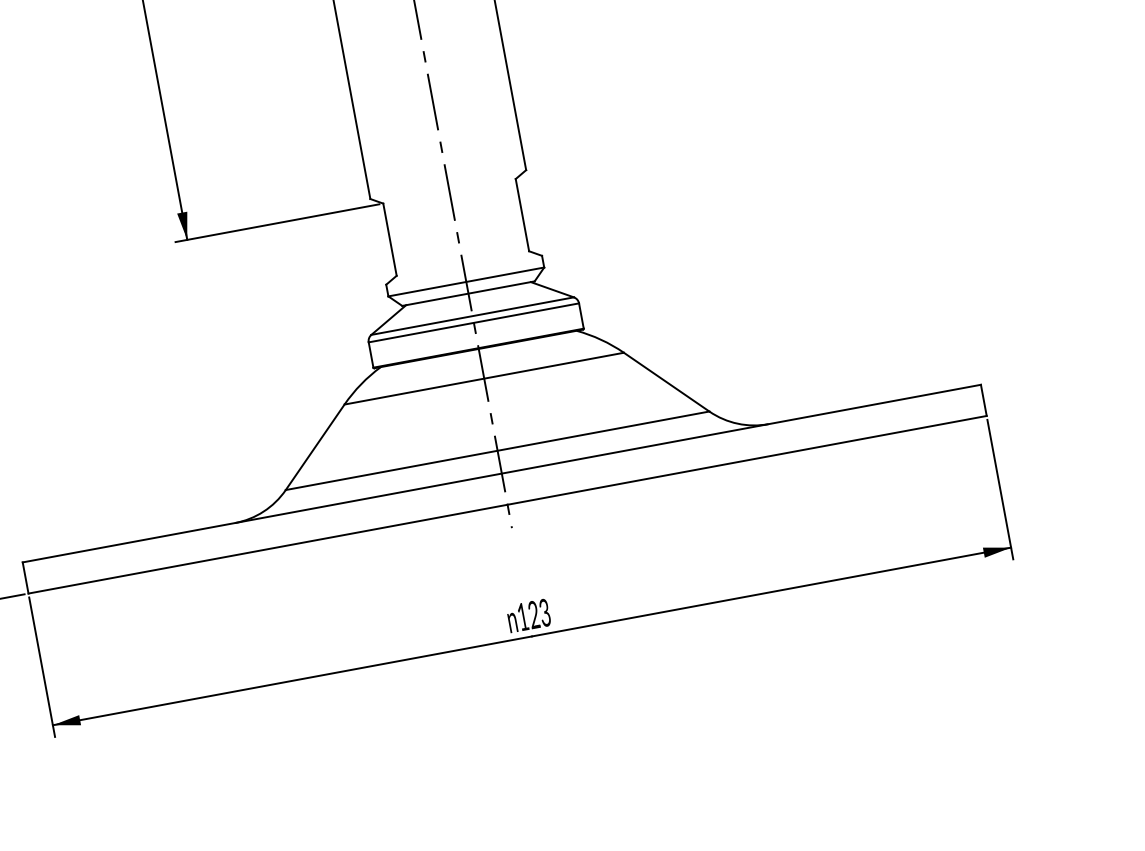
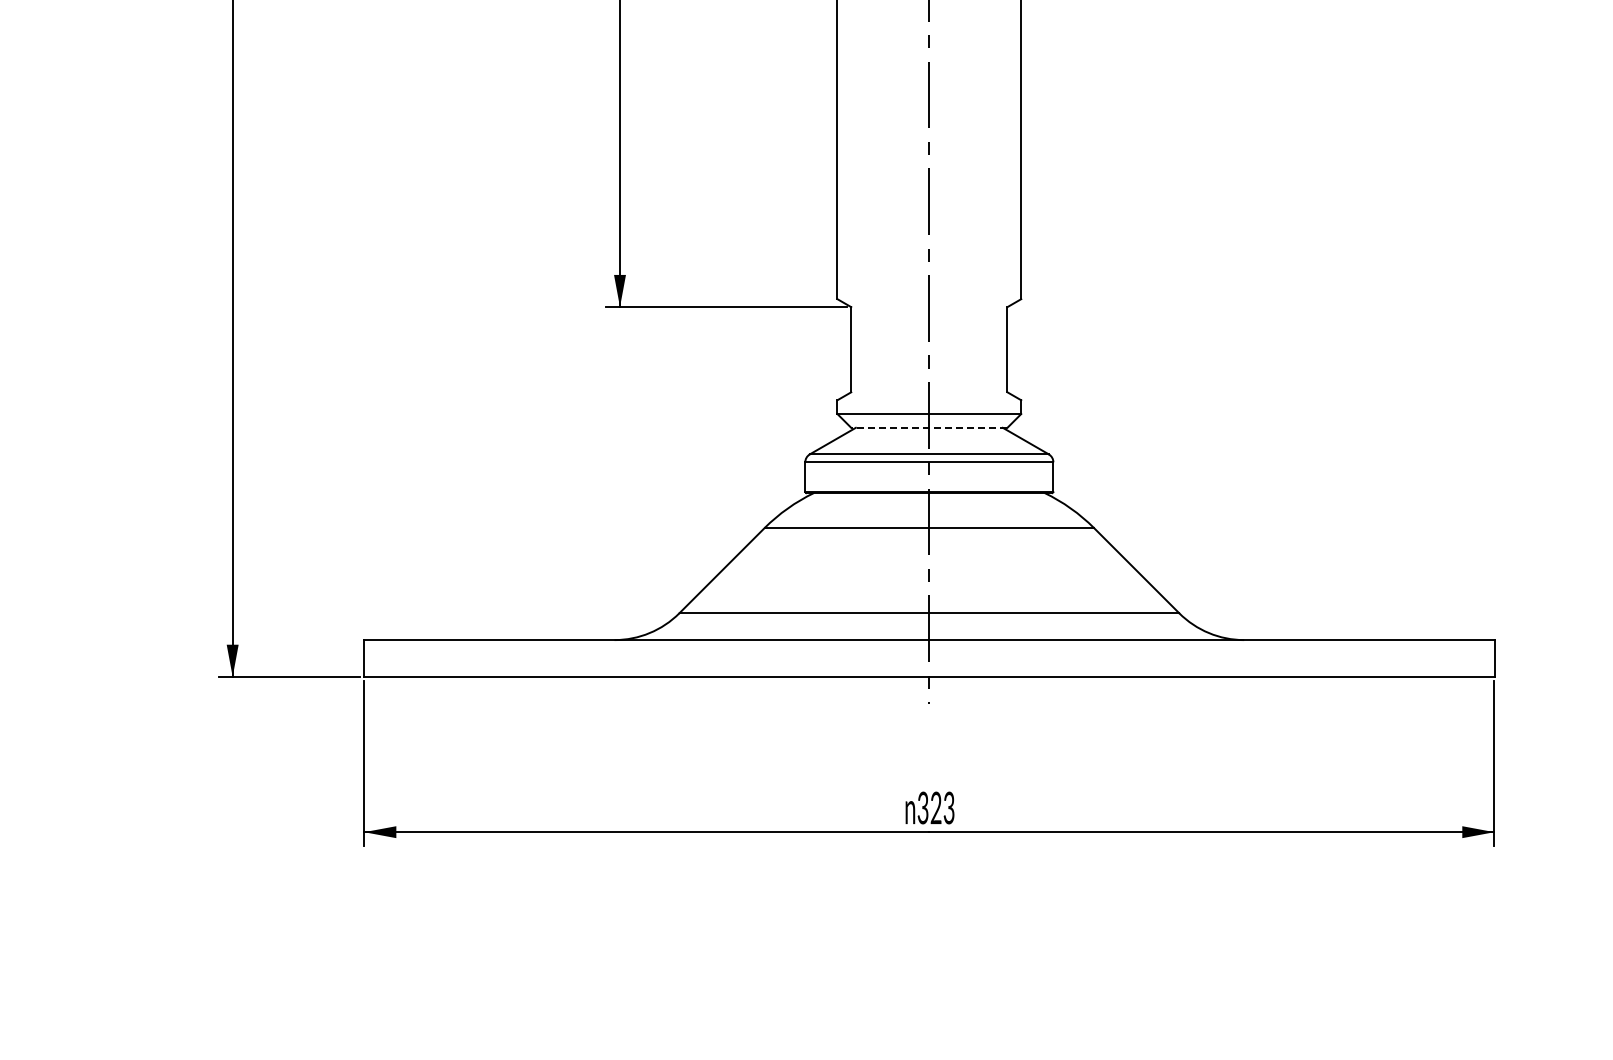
line: (467, 293) -> (928, 427), solid -> dashed
text: (522, 616) -> (922, 807), 123 -> 323

